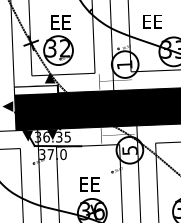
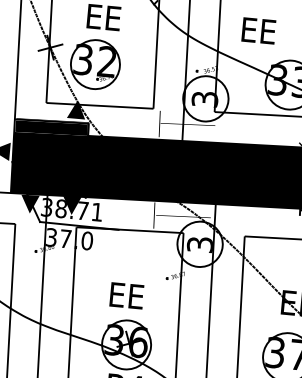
text: (124, 64) -> (204, 98), 1 -> 3
fill: (35, 90) -> (50, 128), added
text: (56, 136) -> (78, 209), 36.35 -> 38.71
text: (129, 150) -> (199, 244), 5 -> 3

